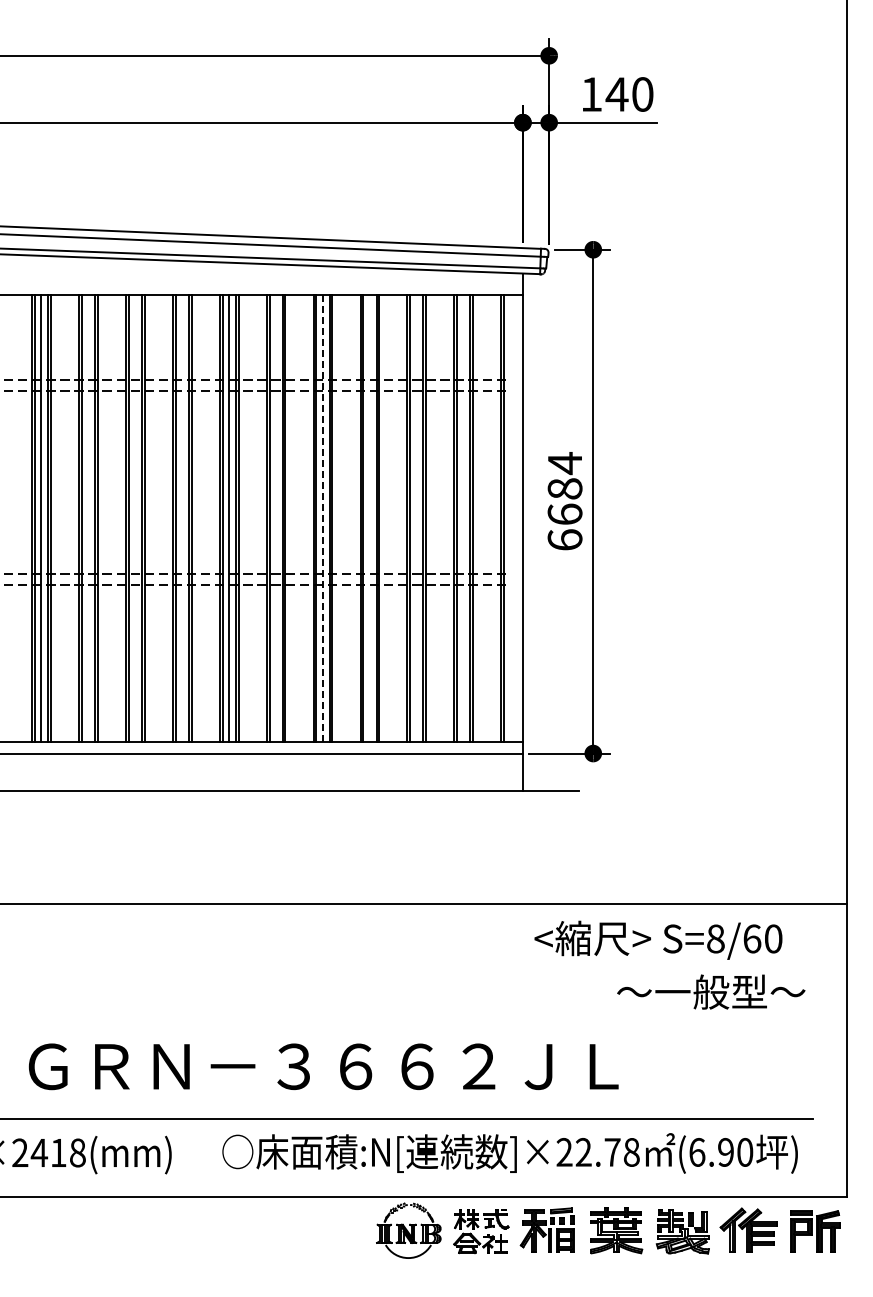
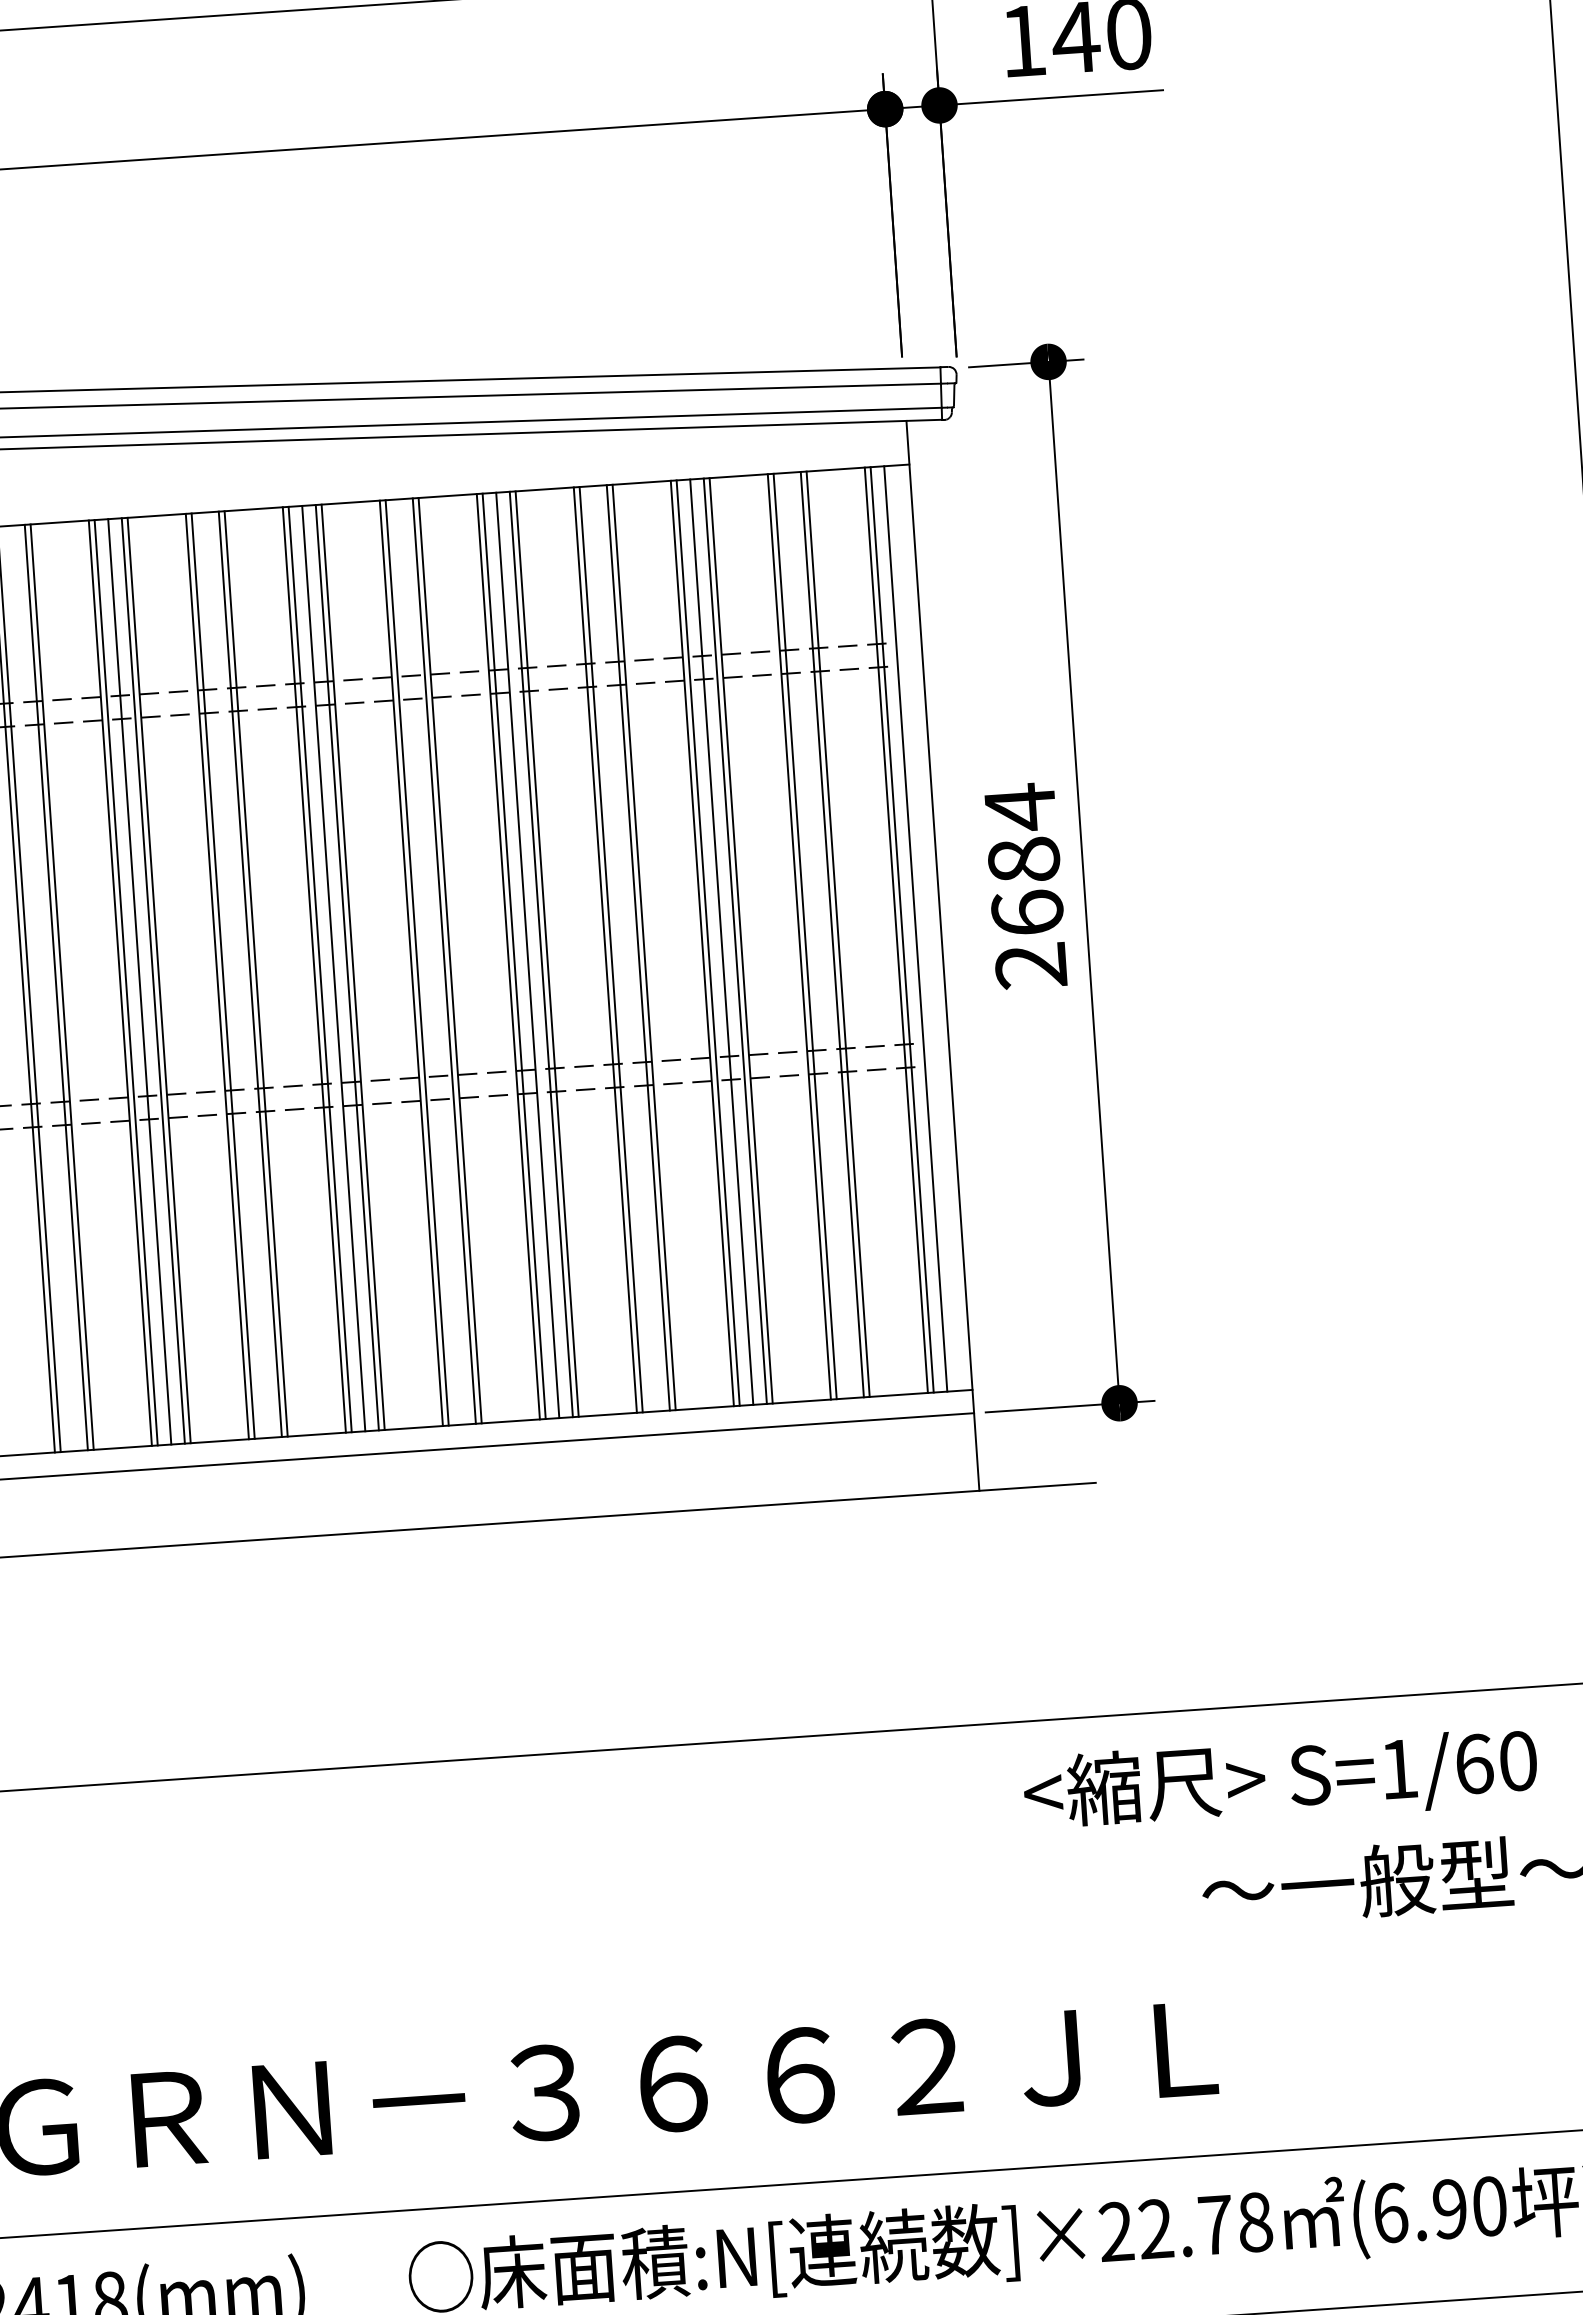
line: (135, 518) -> (140, 981), added
line: (323, 518) -> (528, 955), dashed -> solid
line: (416, 518) -> (721, 942), added
line: (510, 518) -> (915, 929), added
text: (564, 539) -> (1029, 964), 6684 -> 2684
text: (715, 938) -> (1398, 1768), S=8/60 -> S=1/60

